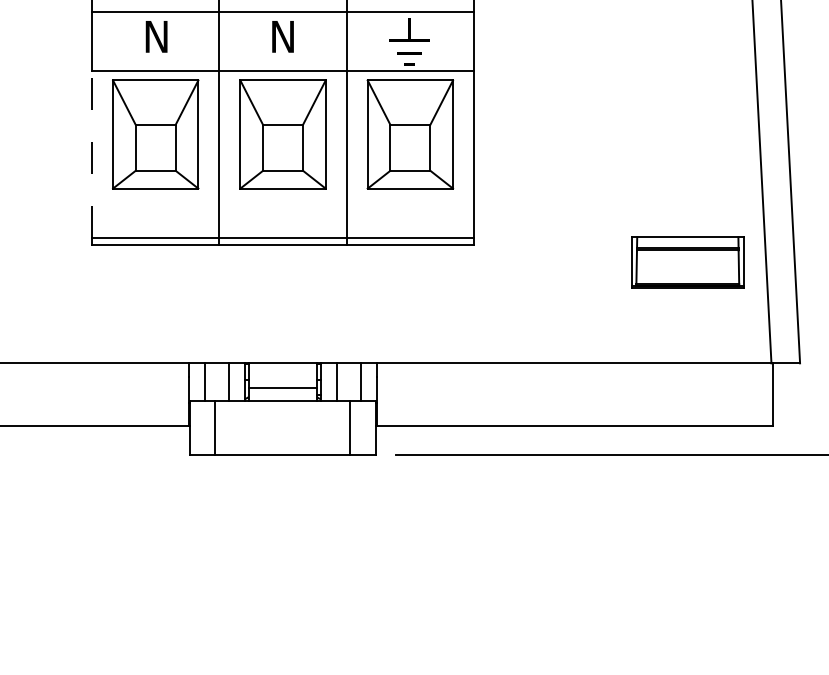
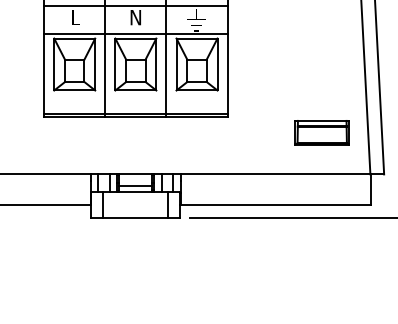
text: (157, 36) -> (75, 17), N -> L
line: (92, 155) -> (44, 74), dashed -> solid
part: (686, 261) -> (321, 132), moved

